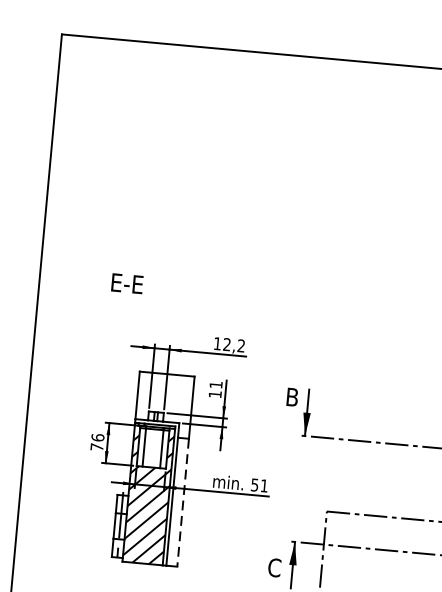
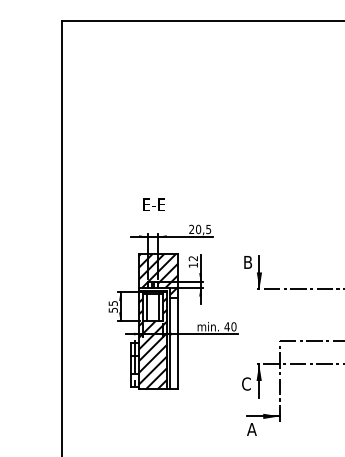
text: (126, 283) -> (153, 204), moved
text: (229, 344) -> (200, 229), 12,2 -> 20,5
text: (214, 384) -> (192, 258), 11 -> 12
hatch: (163, 402) -> (157, 274), added
text: (96, 441) -> (112, 306), 76 -> 55
text: (259, 485) -> (230, 326), 51 -> 40
line: (182, 502) -> (177, 343), dashed -> solid

